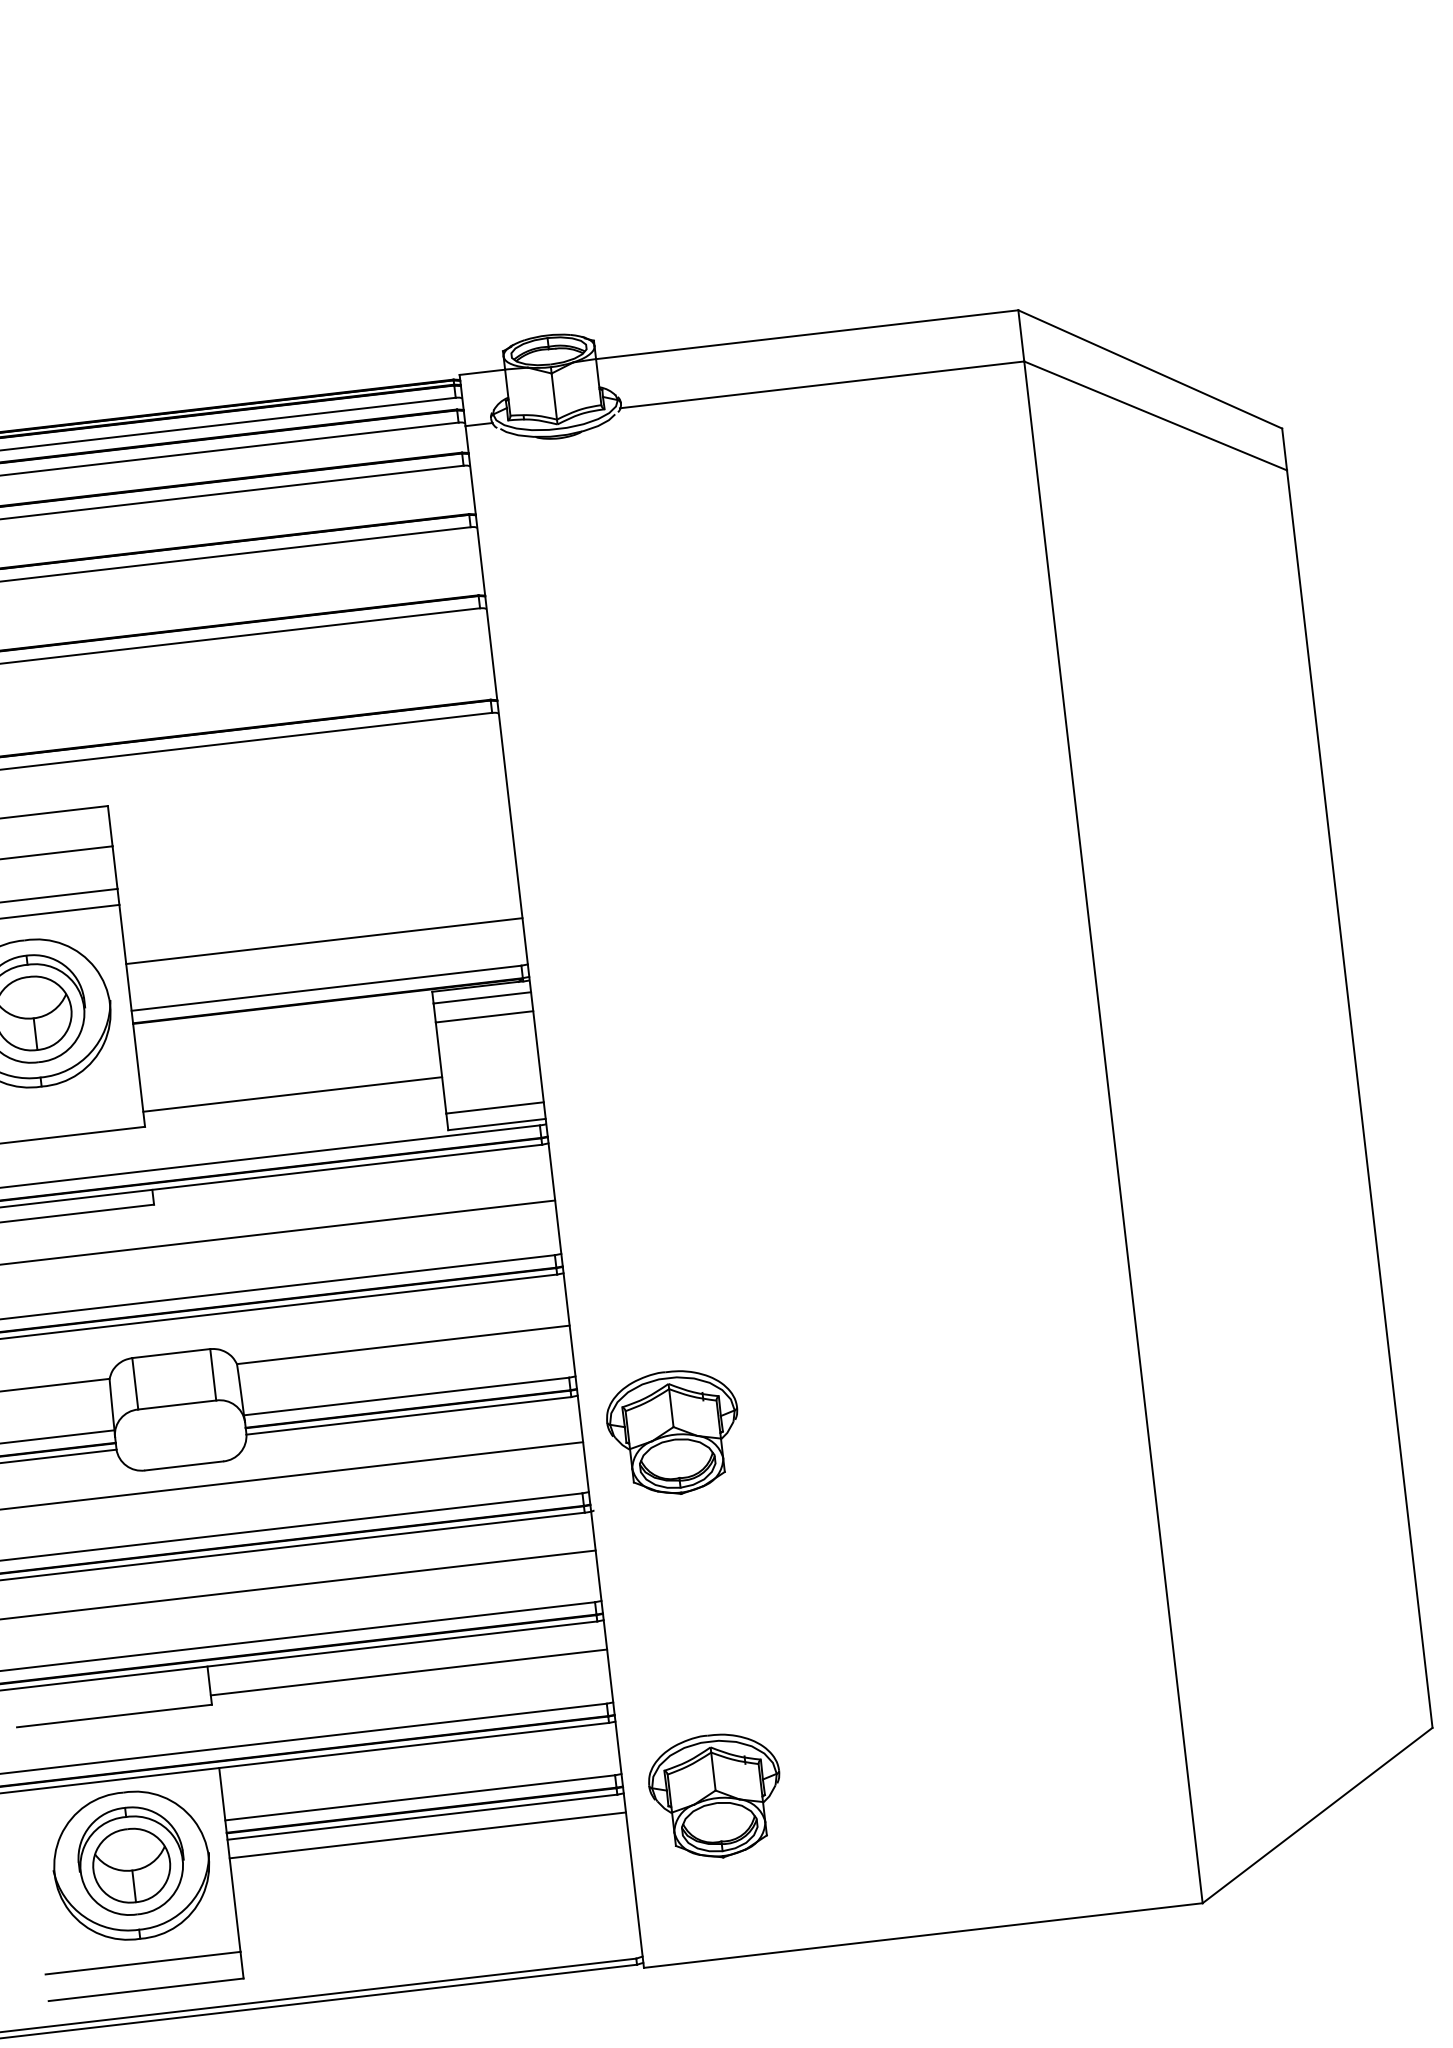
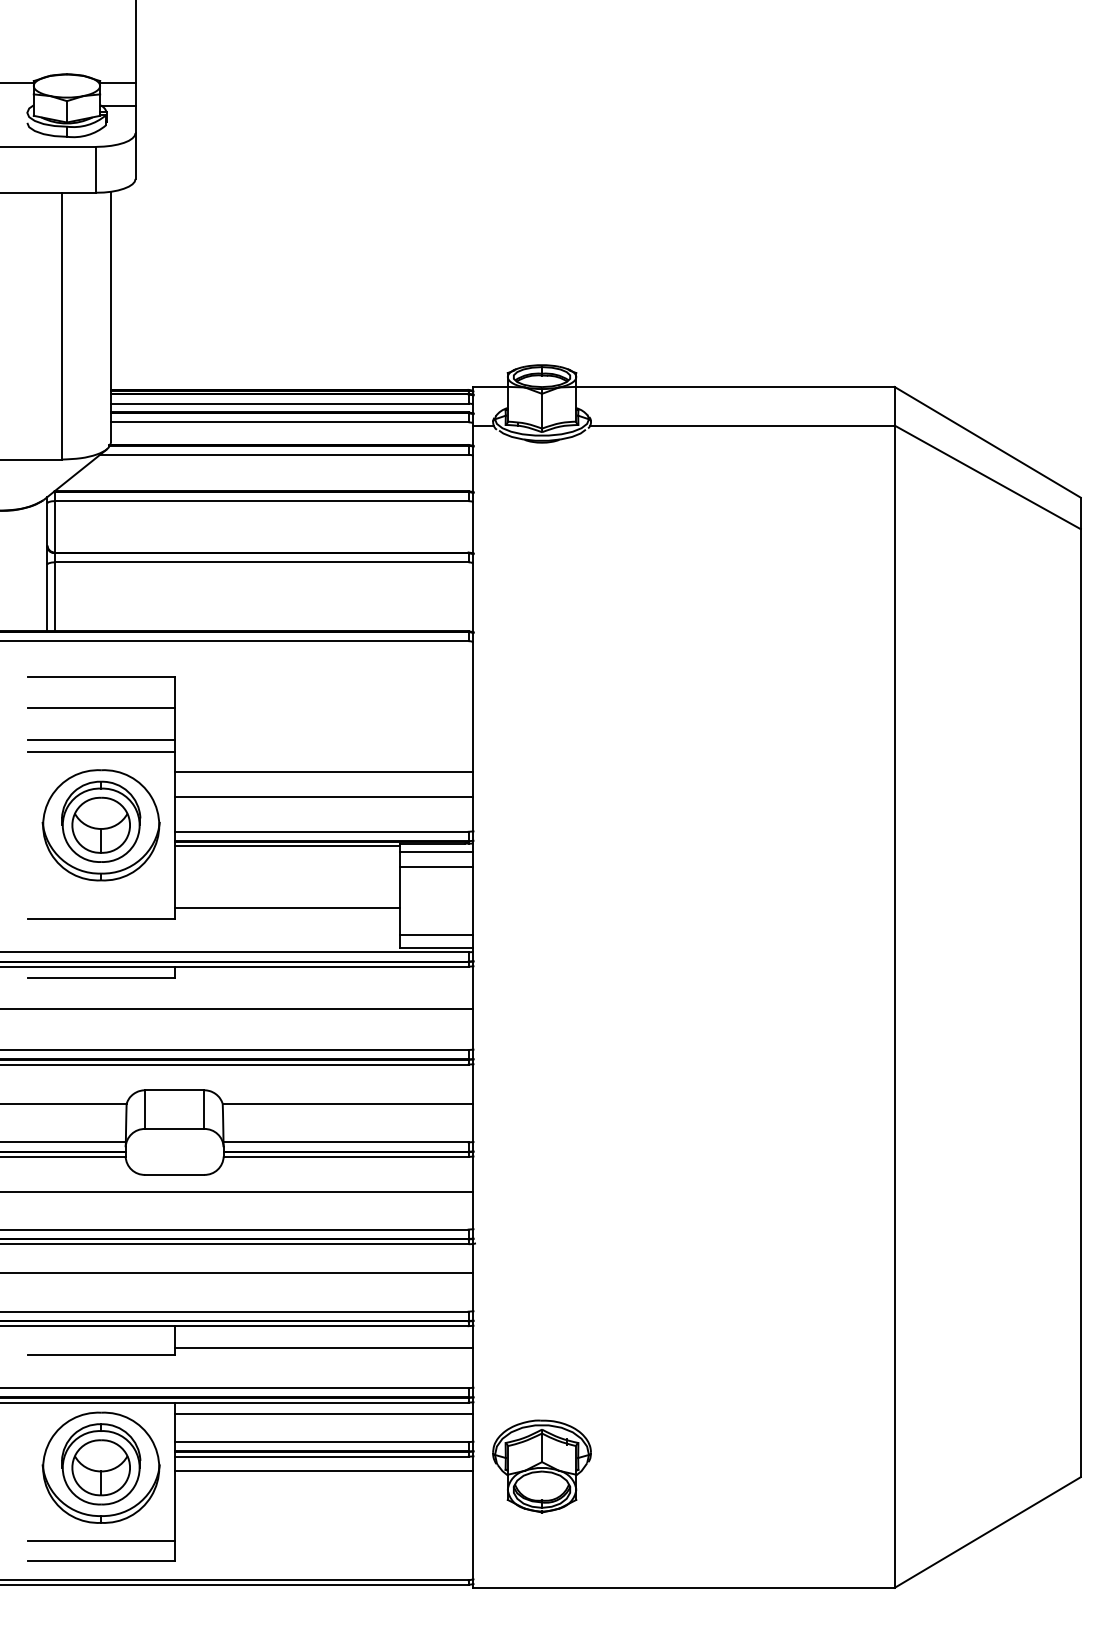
line: (319, 908) -> (323, 771), added
line: (283, 1013) -> (287, 846), added
part: (673, 1432) -> (541, 1192), removed
line: (418, 1759) -> (323, 1413), added

